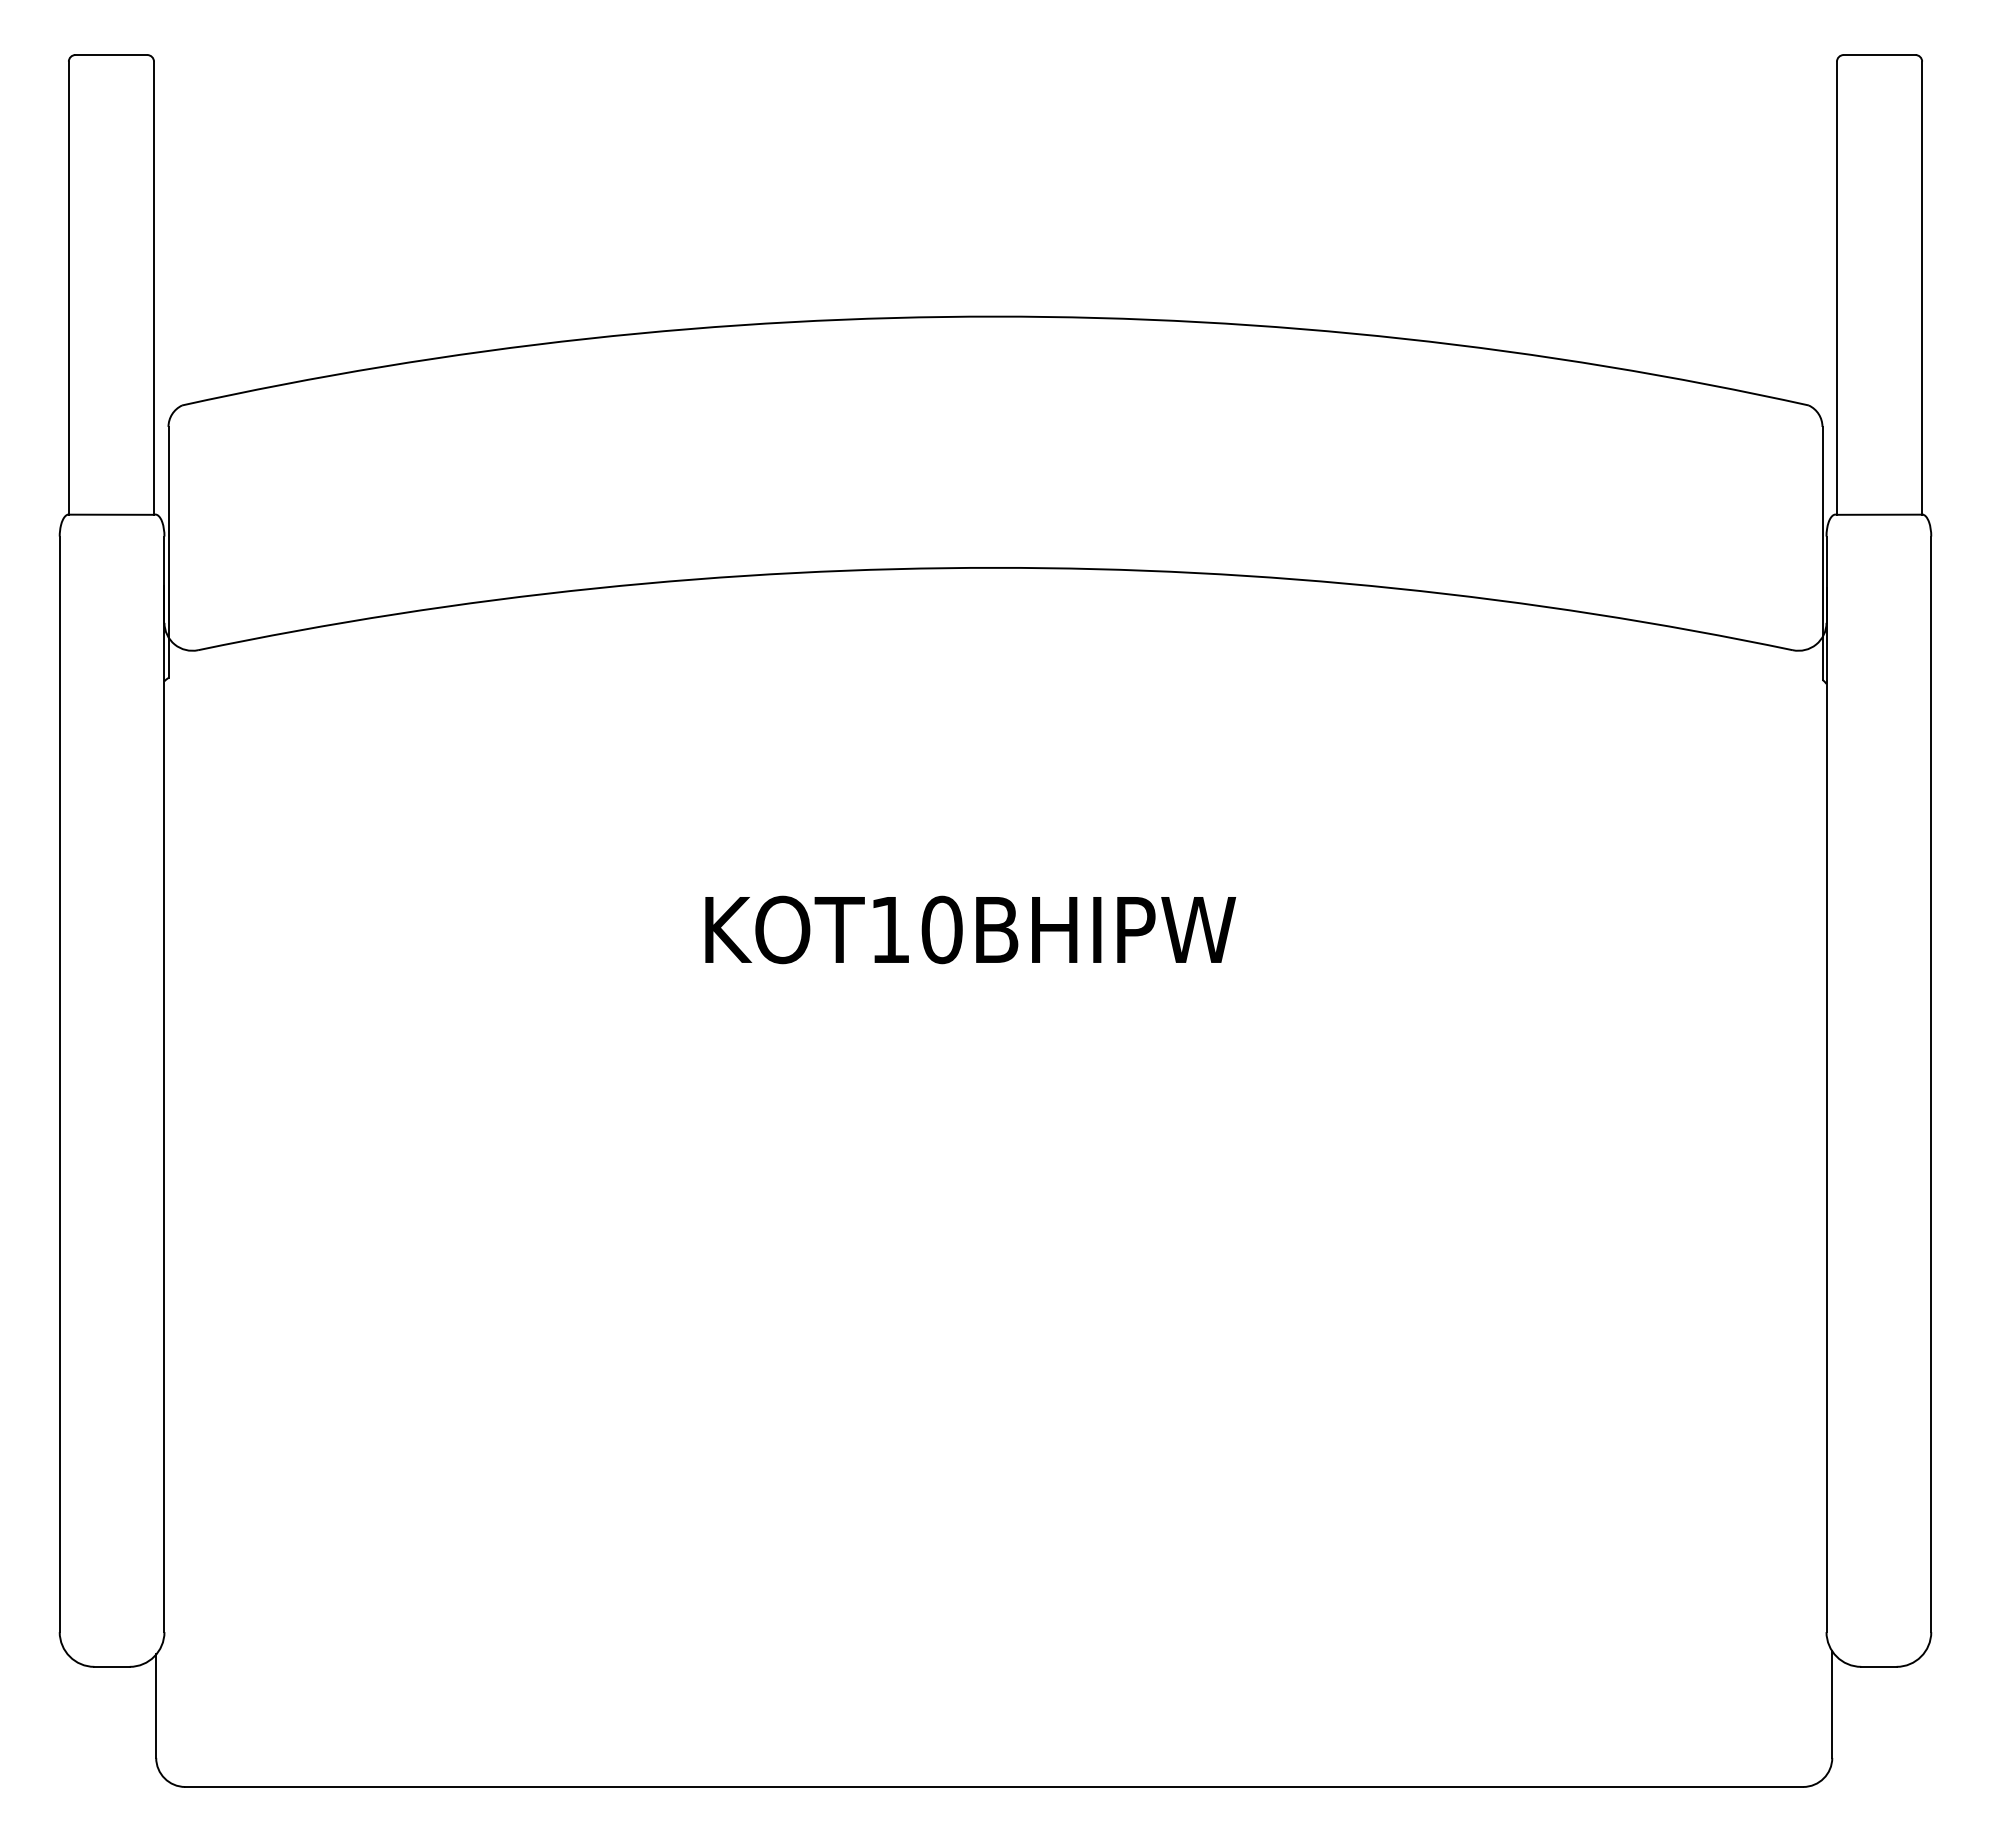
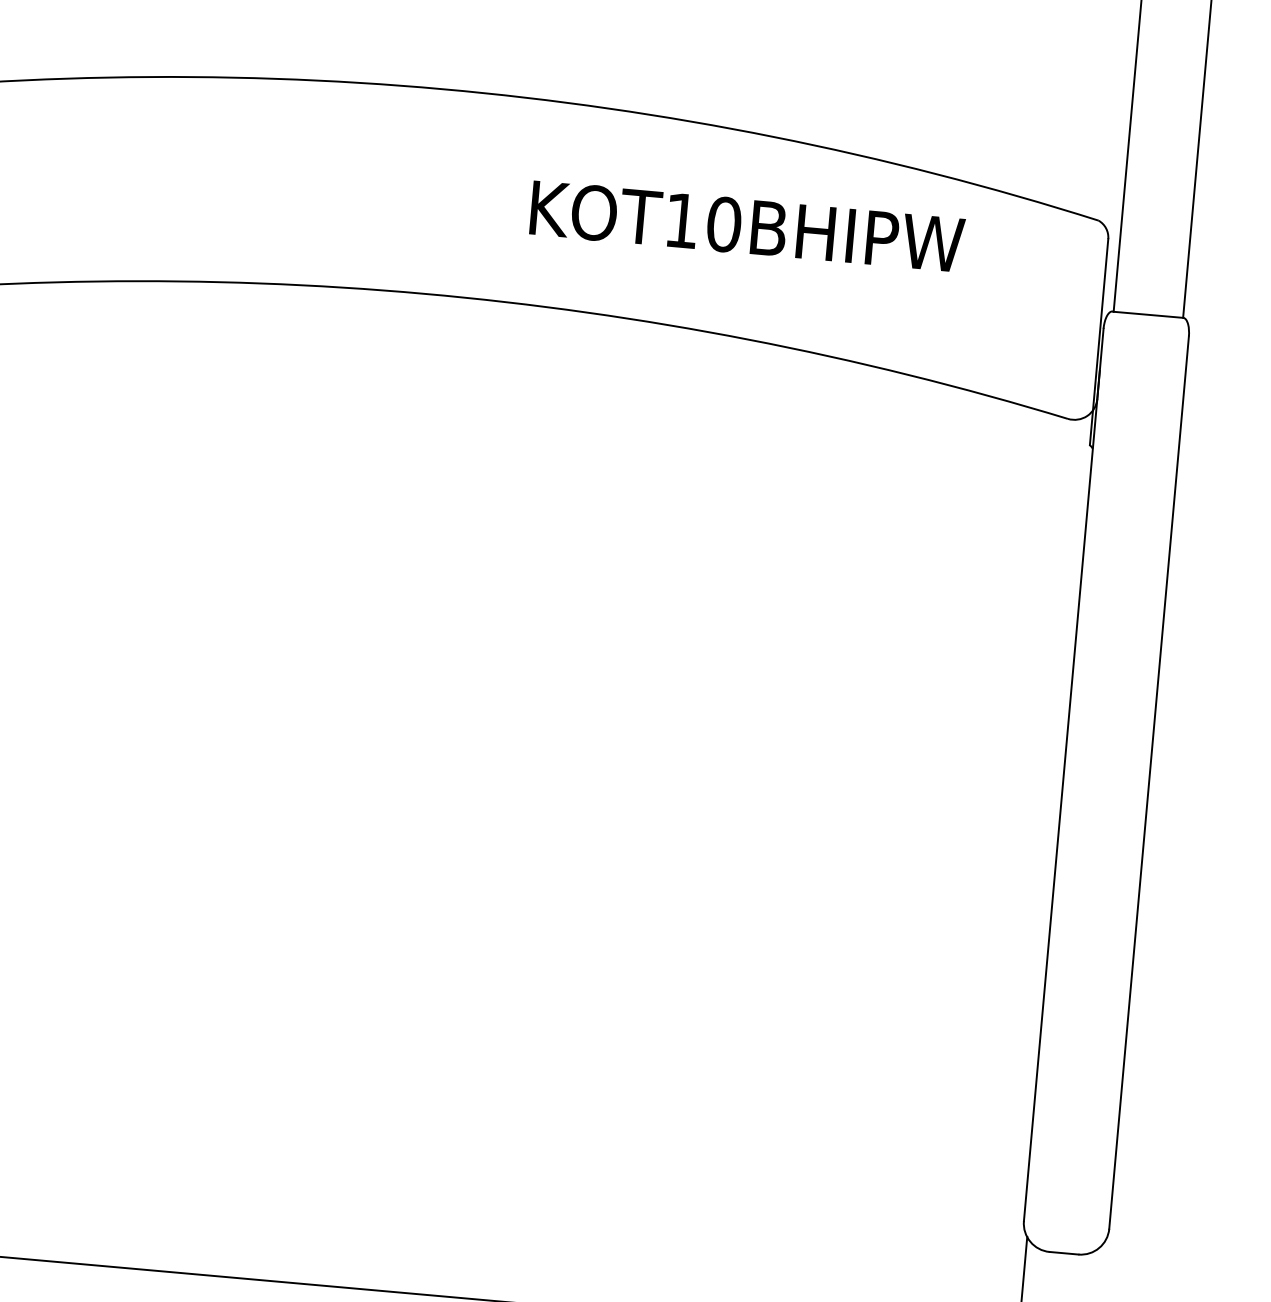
text: (970, 929) -> (747, 226), moved

